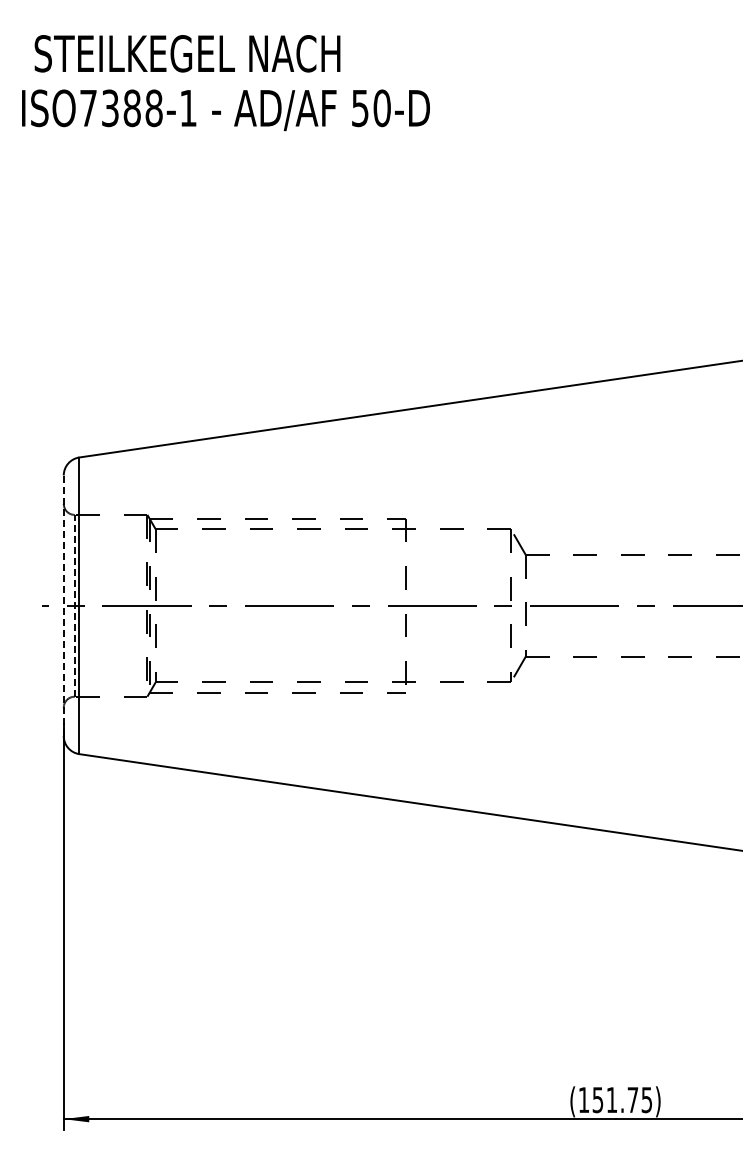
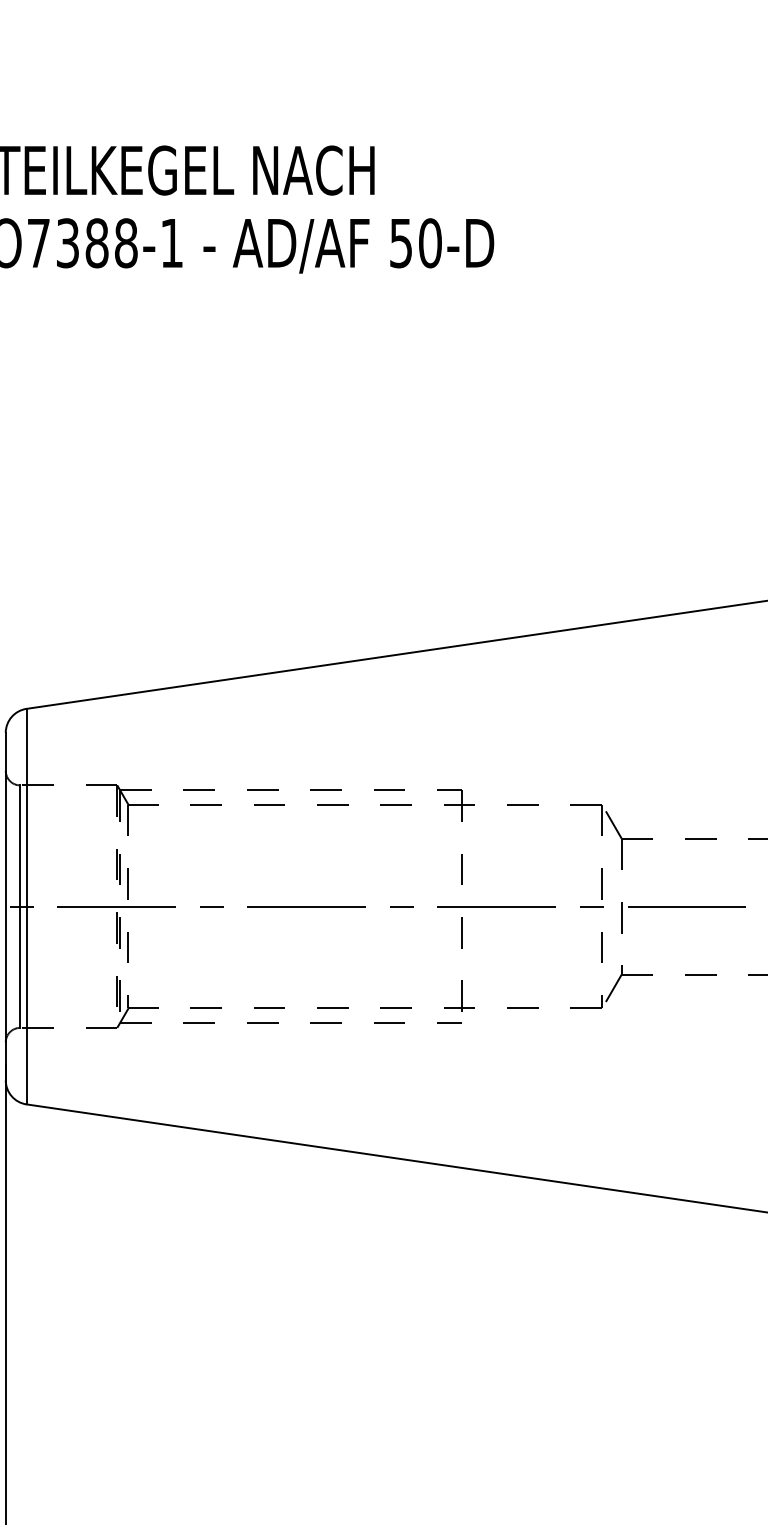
line: (63, 605) -> (5, 906), dashed -> solid
line: (74, 605) -> (20, 906), dashed -> solid

